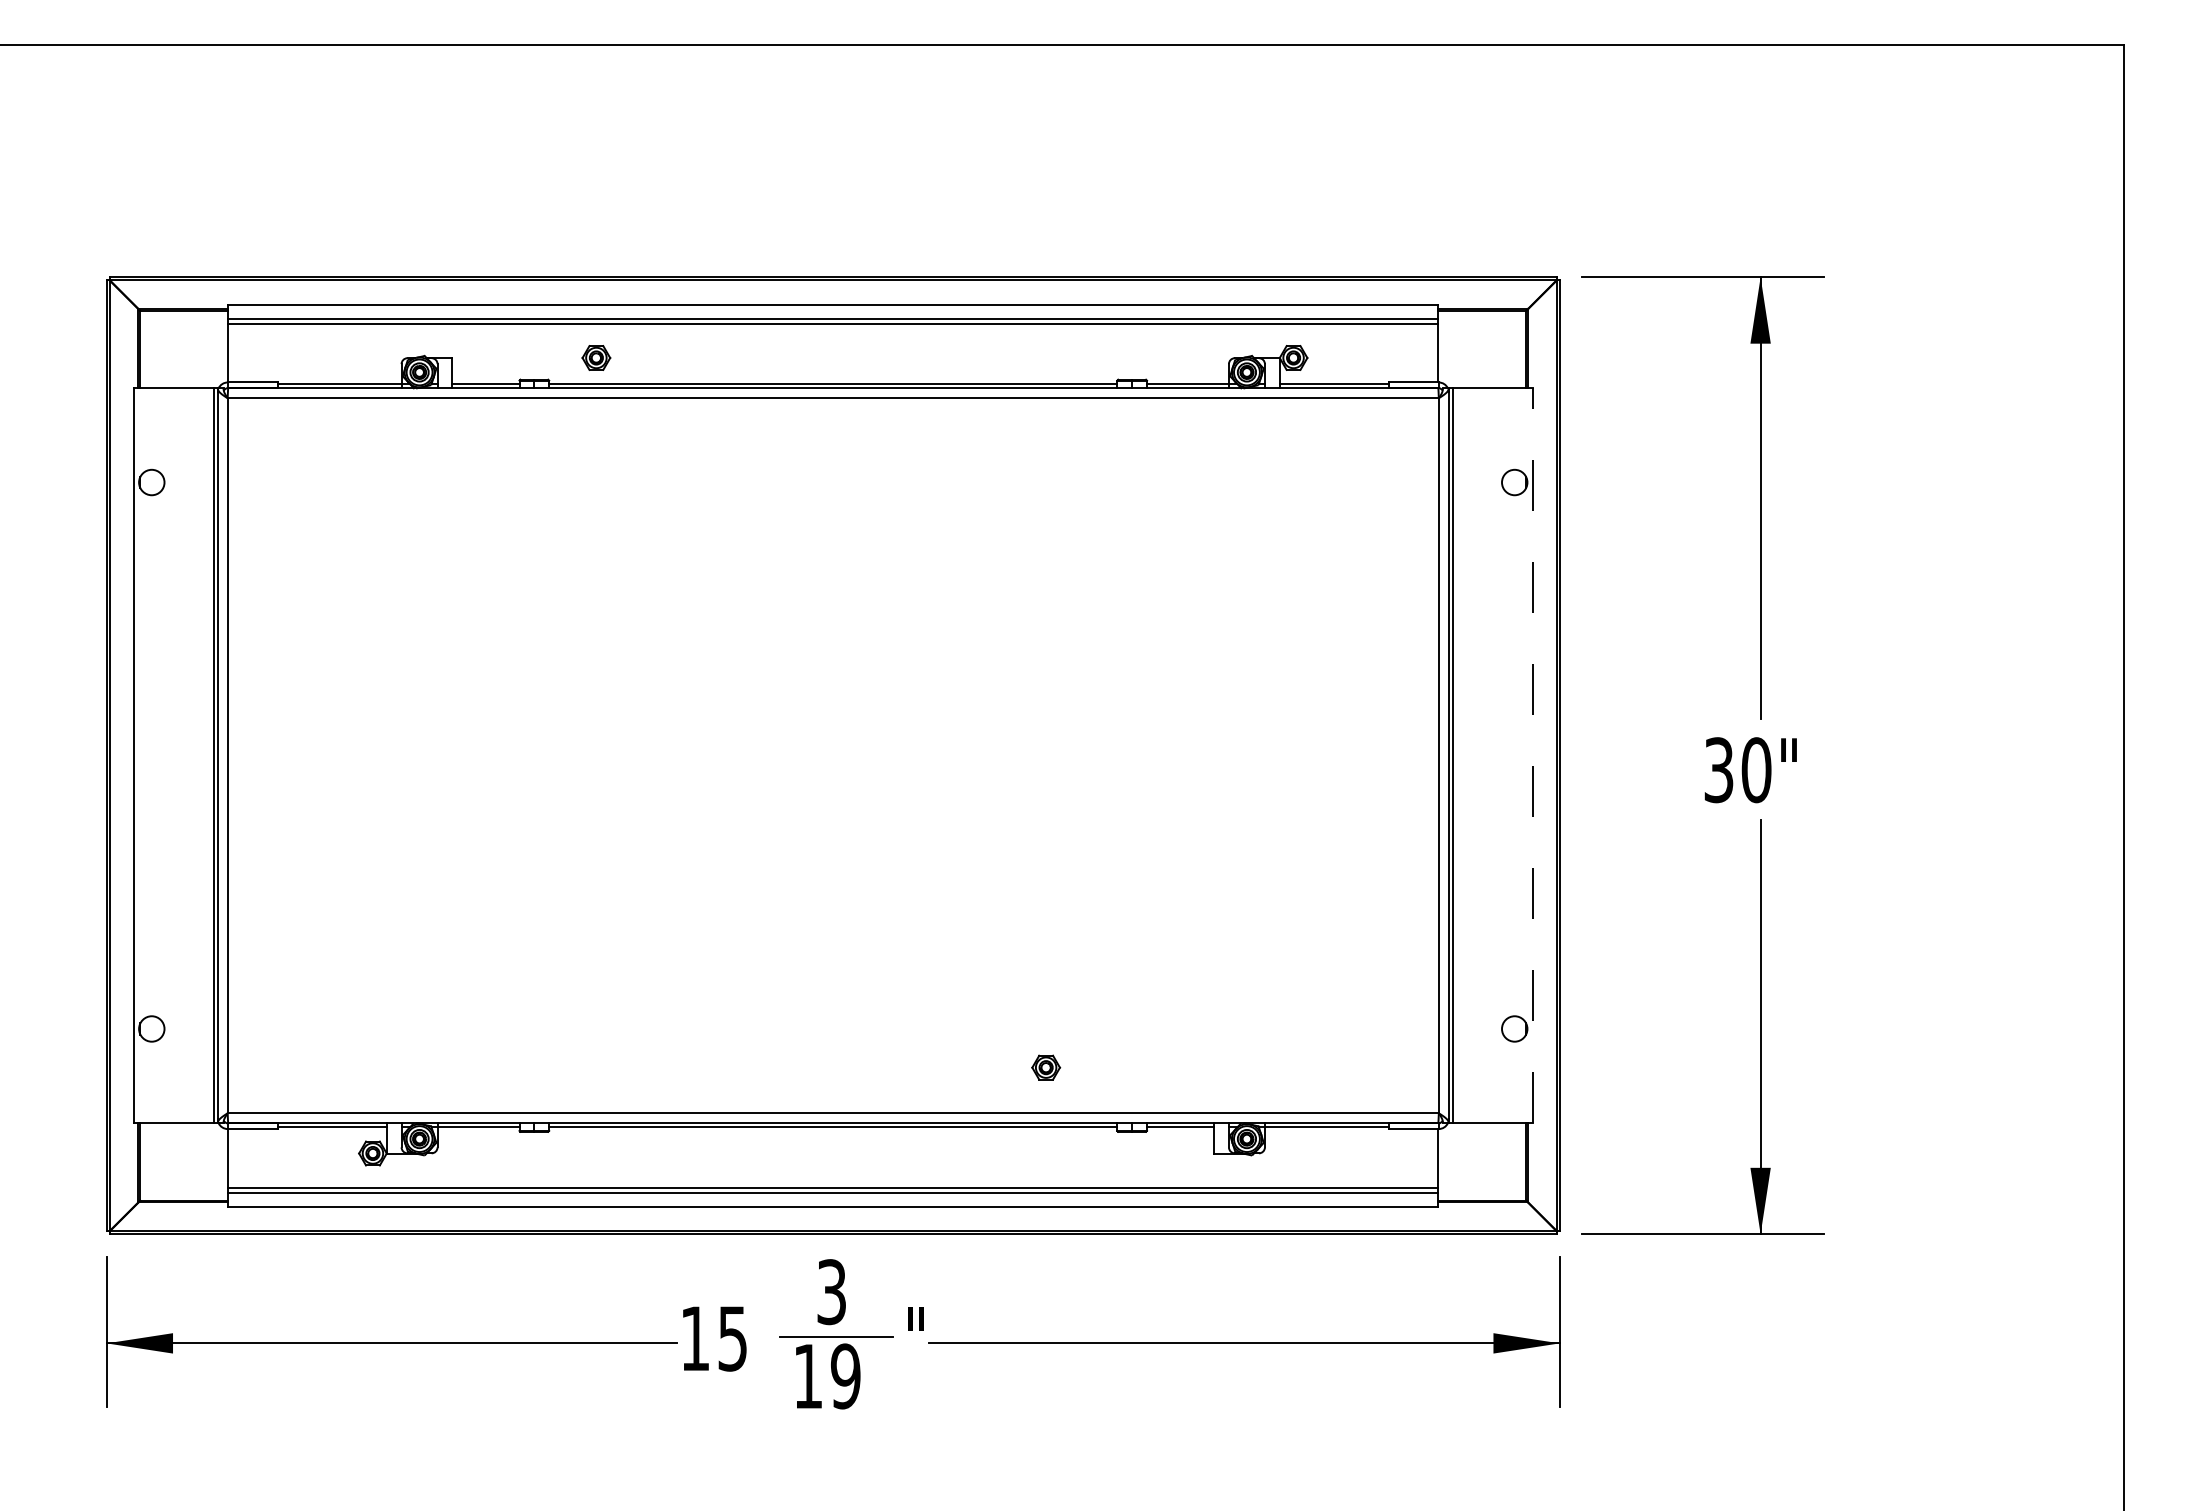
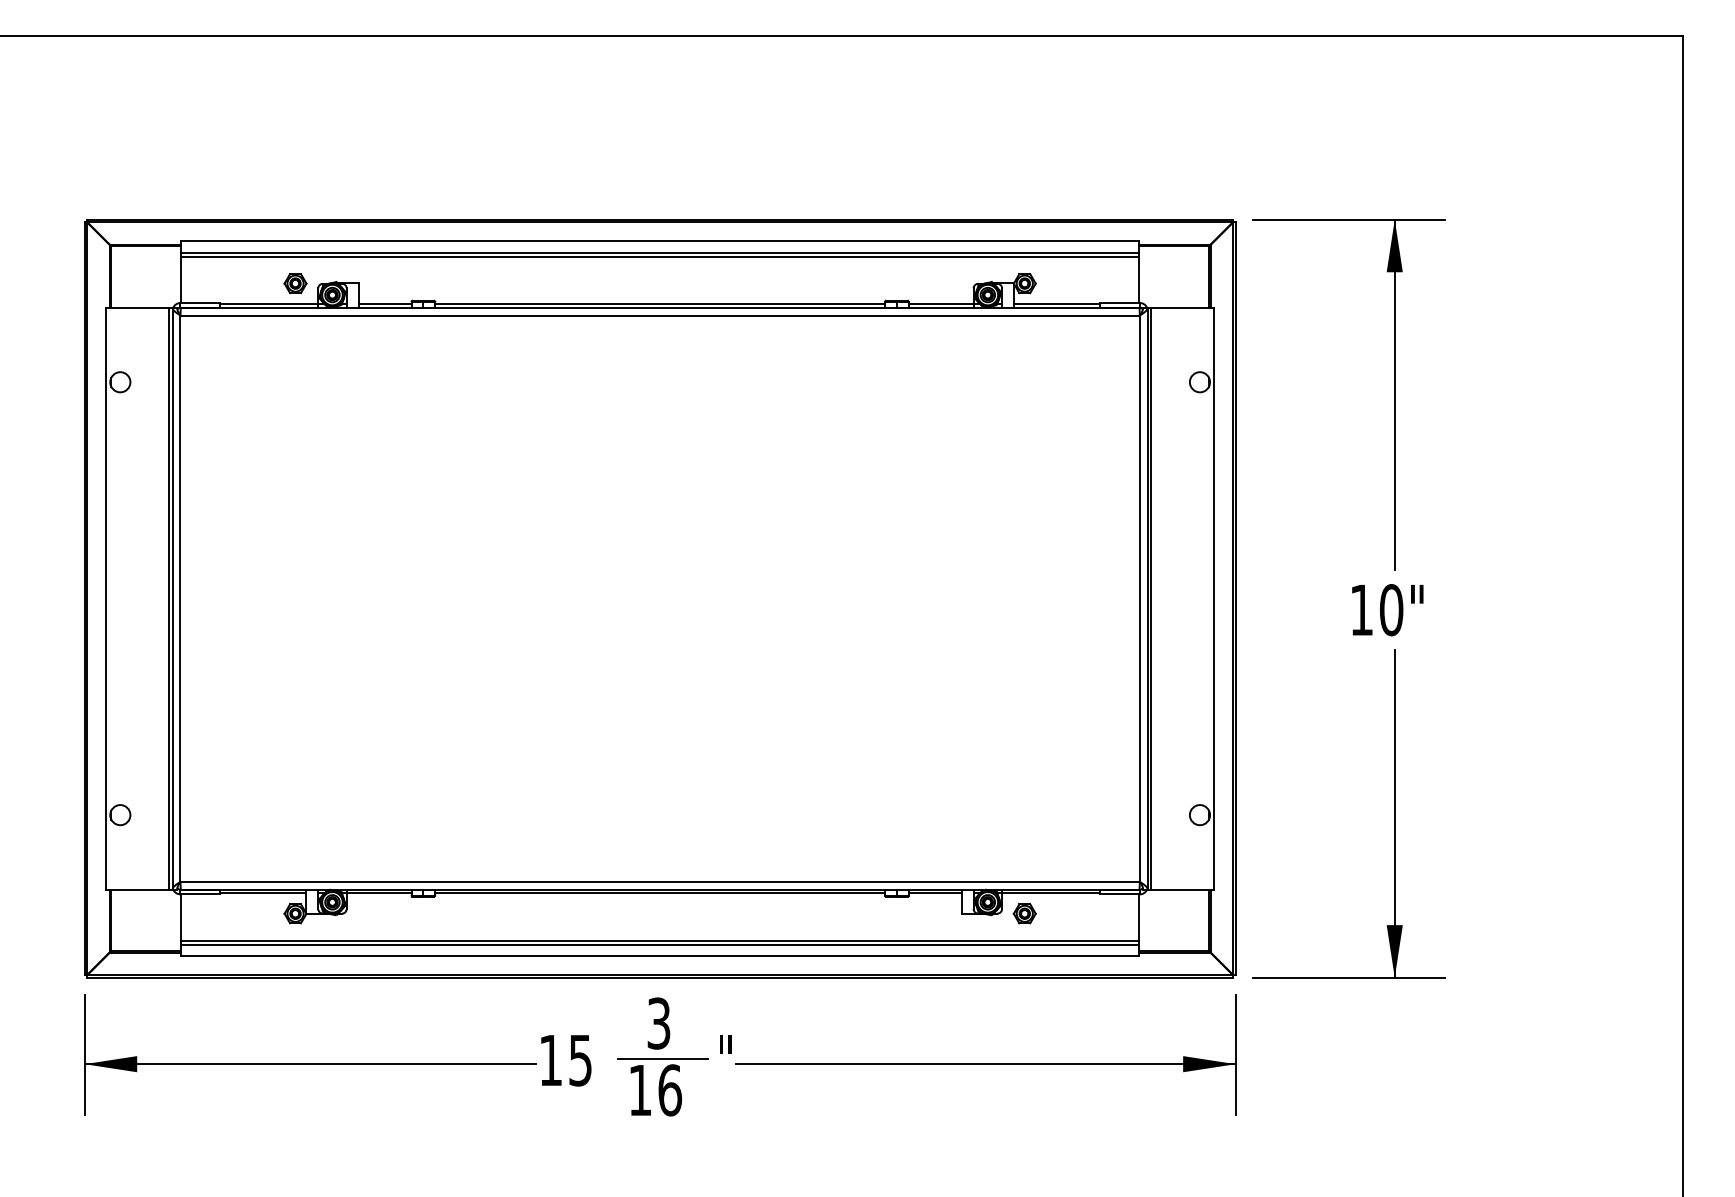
part: (596, 357) -> (295, 283), moved
line: (1533, 755) -> (1214, 598), dashed -> solid
text: (1718, 770) -> (1361, 610), 30" -> 10"
part: (1045, 1067) -> (1024, 913), moved
text: (846, 1376) -> (670, 1090), 19 -> 16

